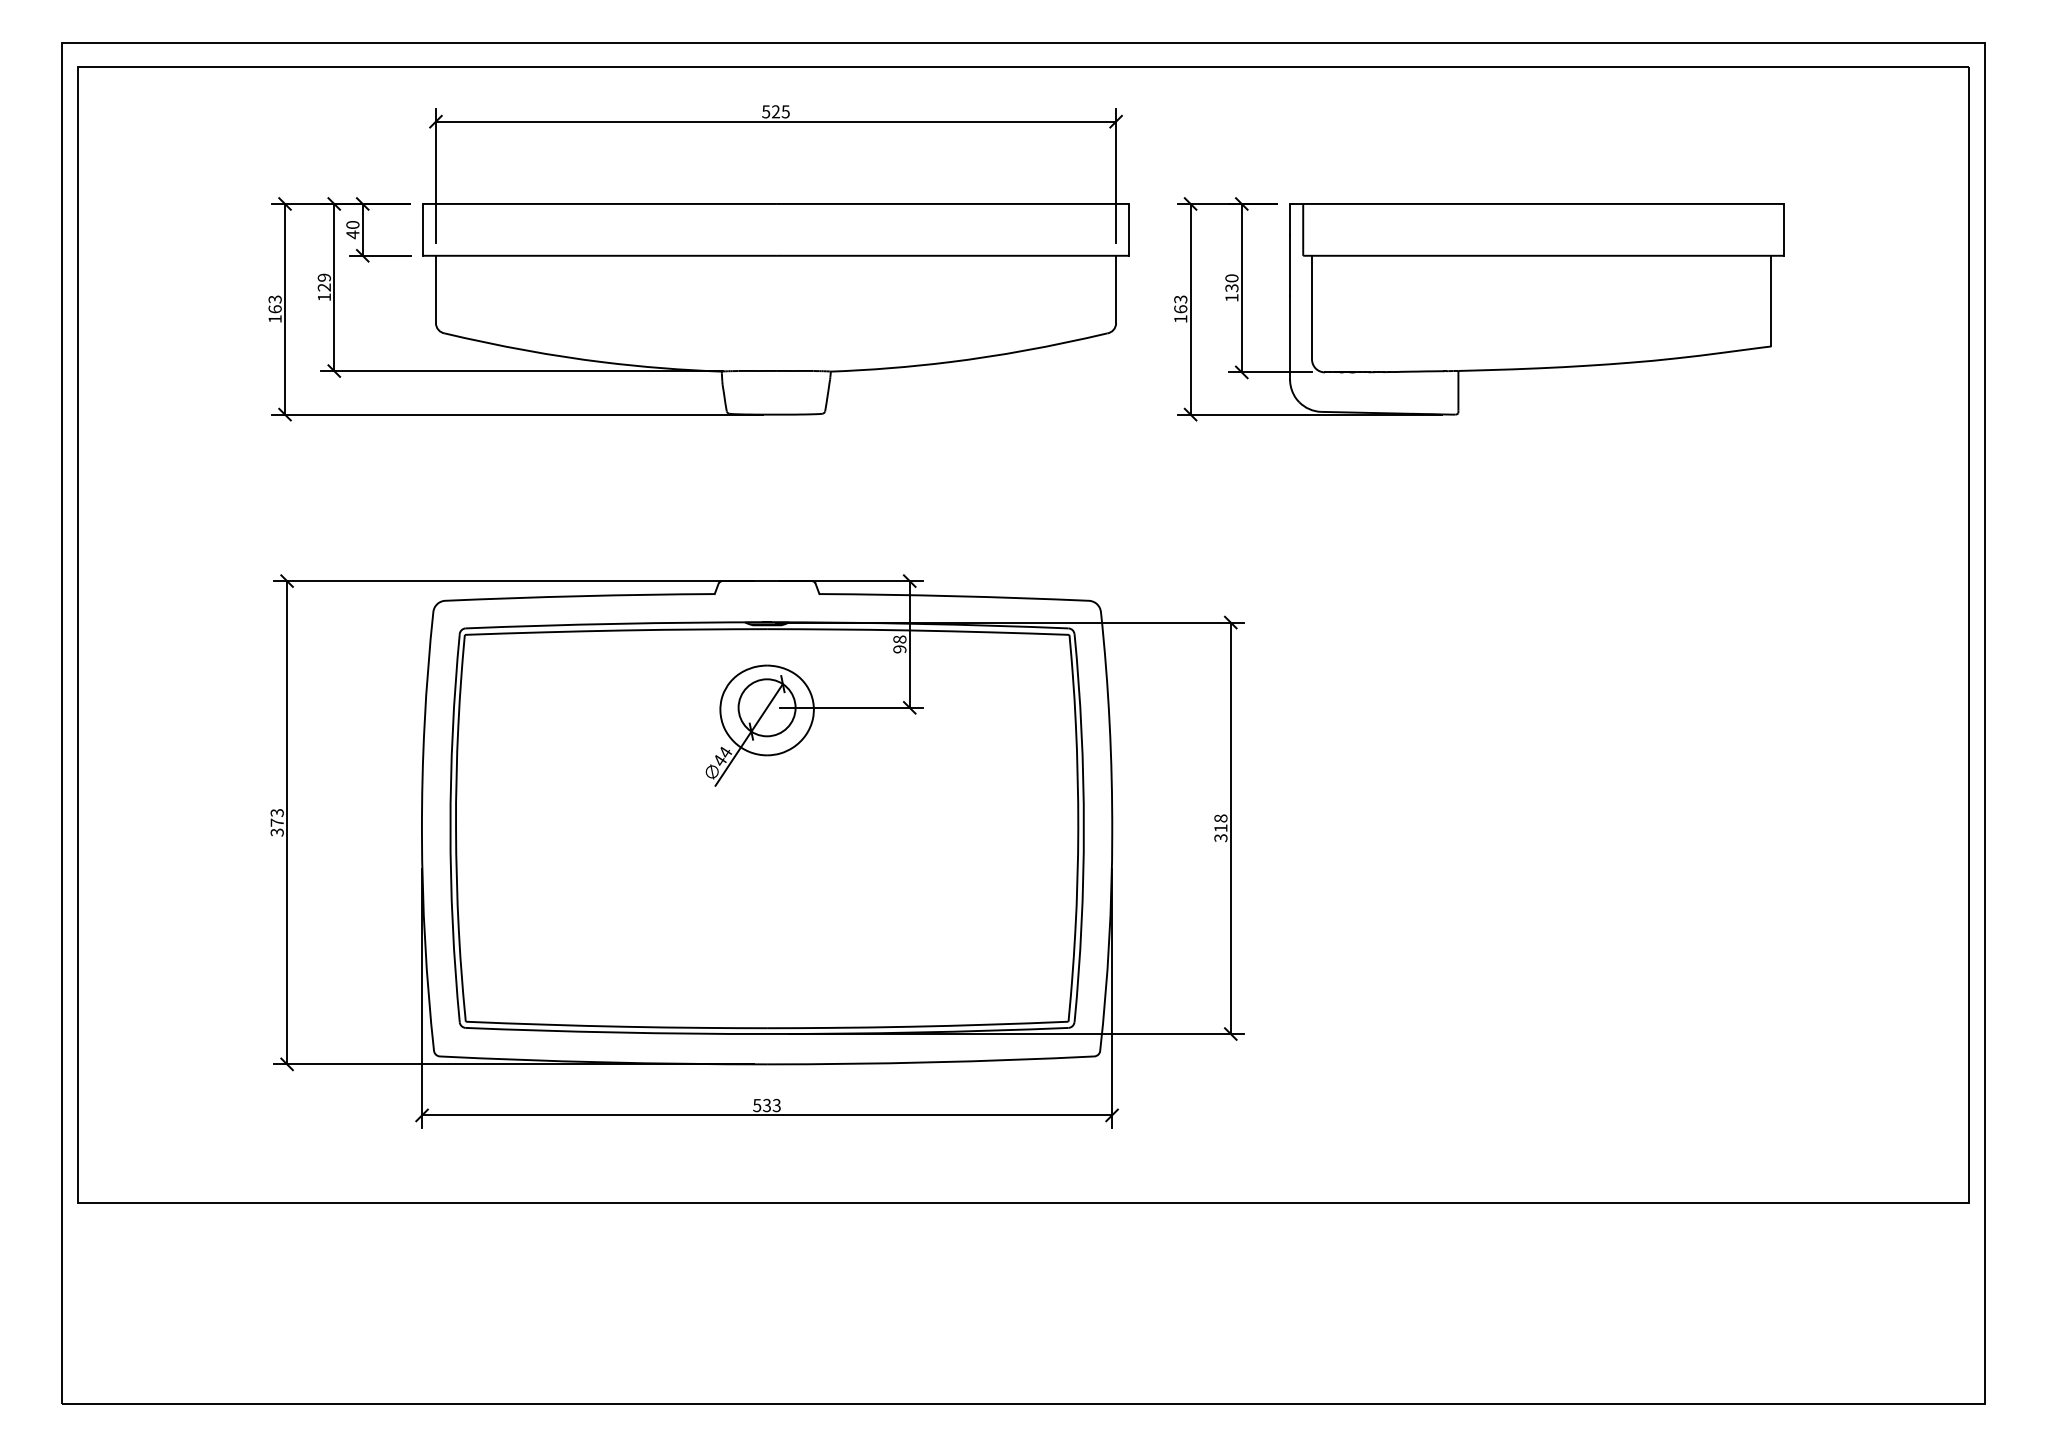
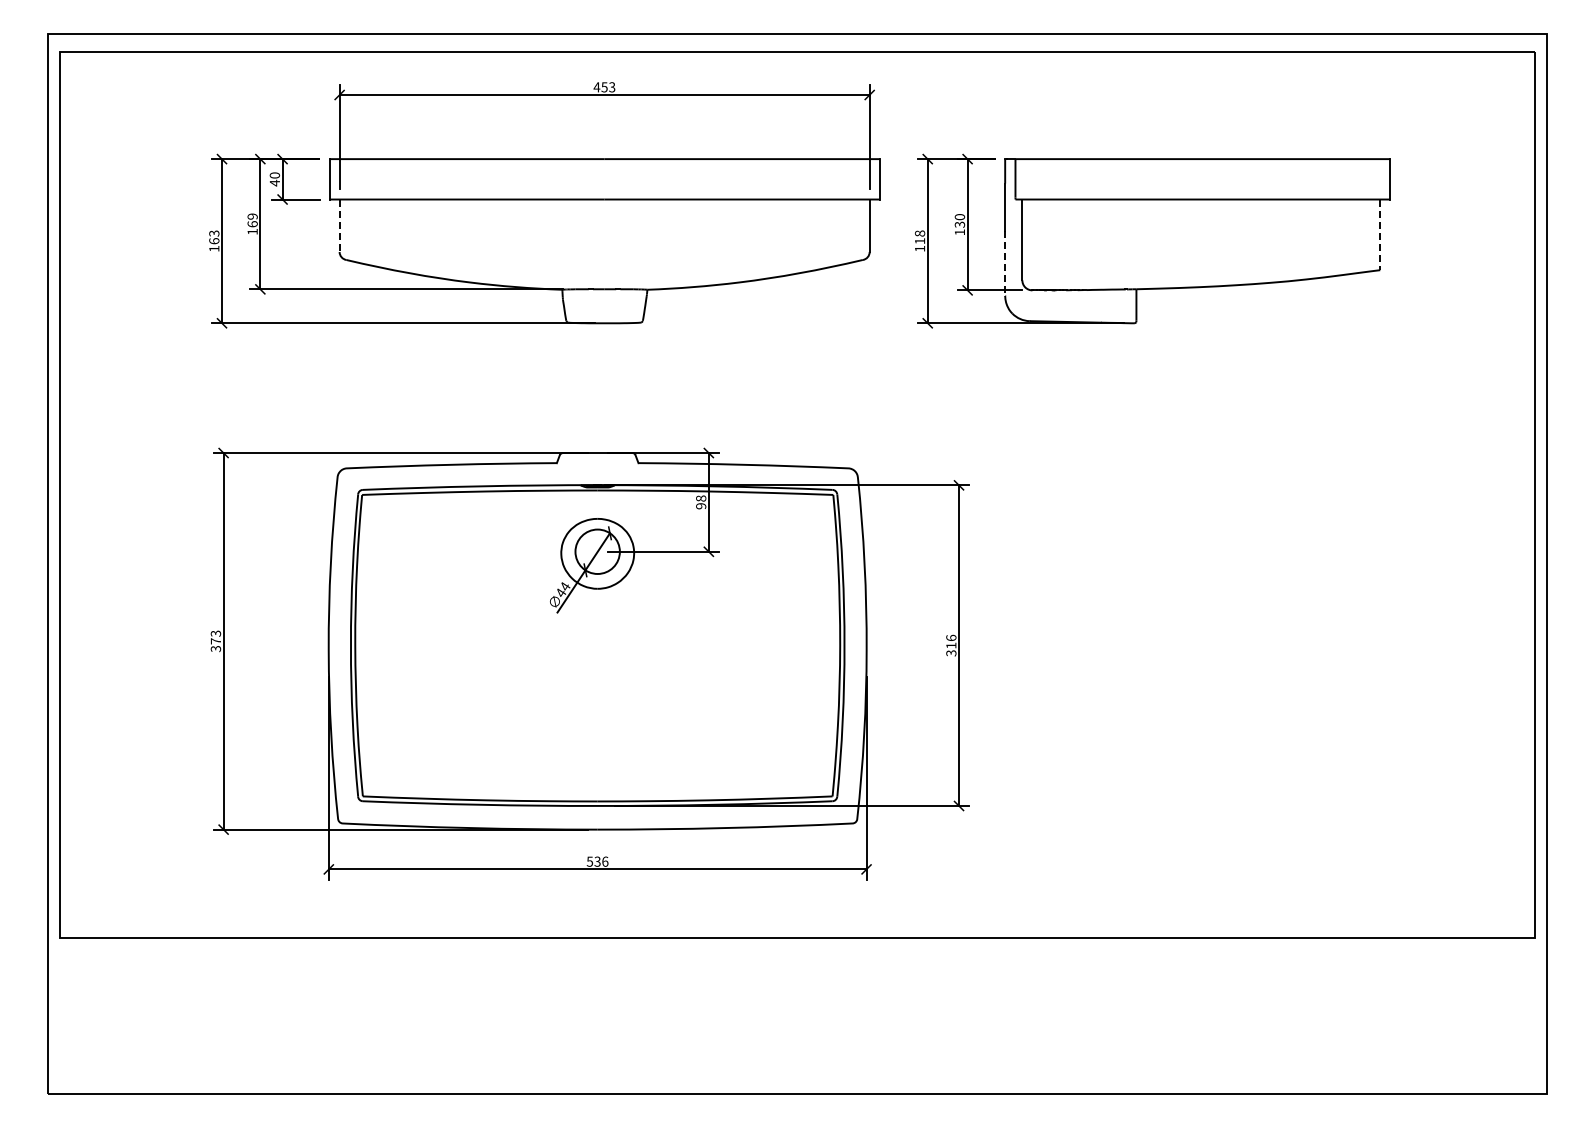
text: (775, 112) -> (604, 87), 525 -> 453
text: (324, 287) -> (252, 224), 129 -> 169
line: (435, 290) -> (339, 226), solid -> dashed
line: (1771, 301) -> (1380, 235), solid -> dashed
text: (1180, 304) -> (919, 237), 163 -> 118
line: (1290, 337) -> (1005, 263), solid -> dashed
text: (1221, 817) -> (951, 637), 318 -> 316
text: (777, 1105) -> (605, 861), 533 -> 536

